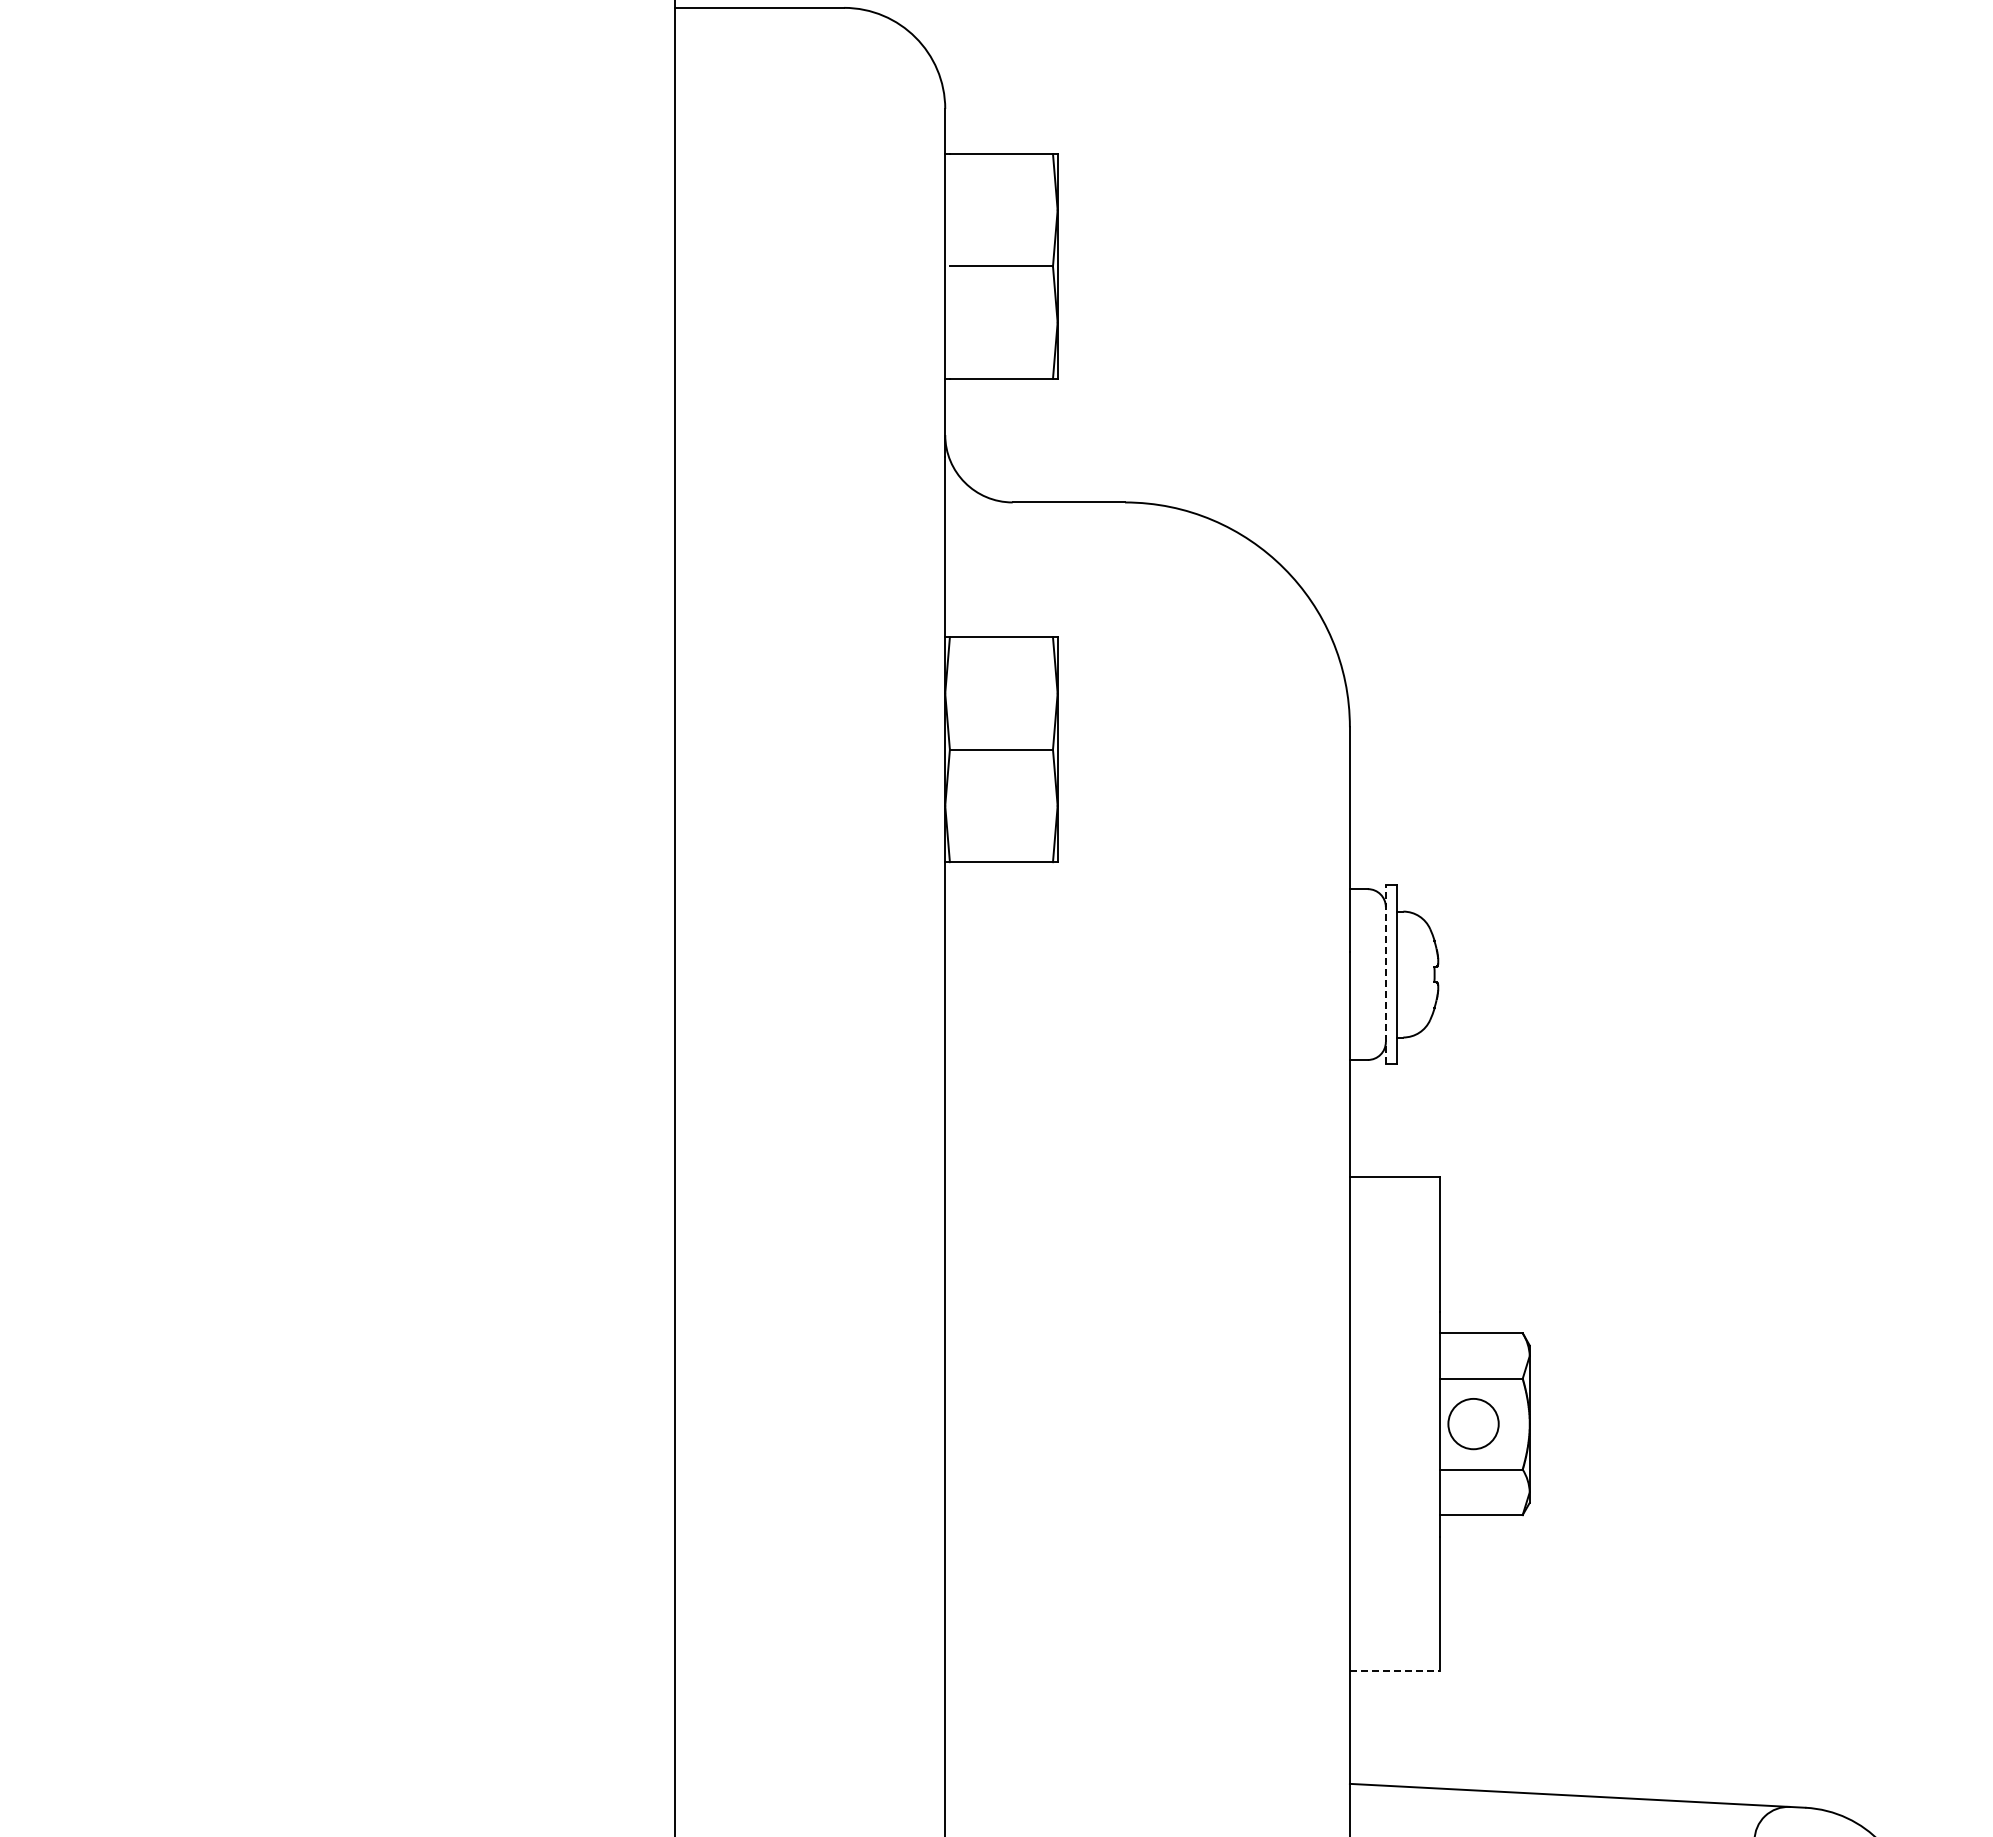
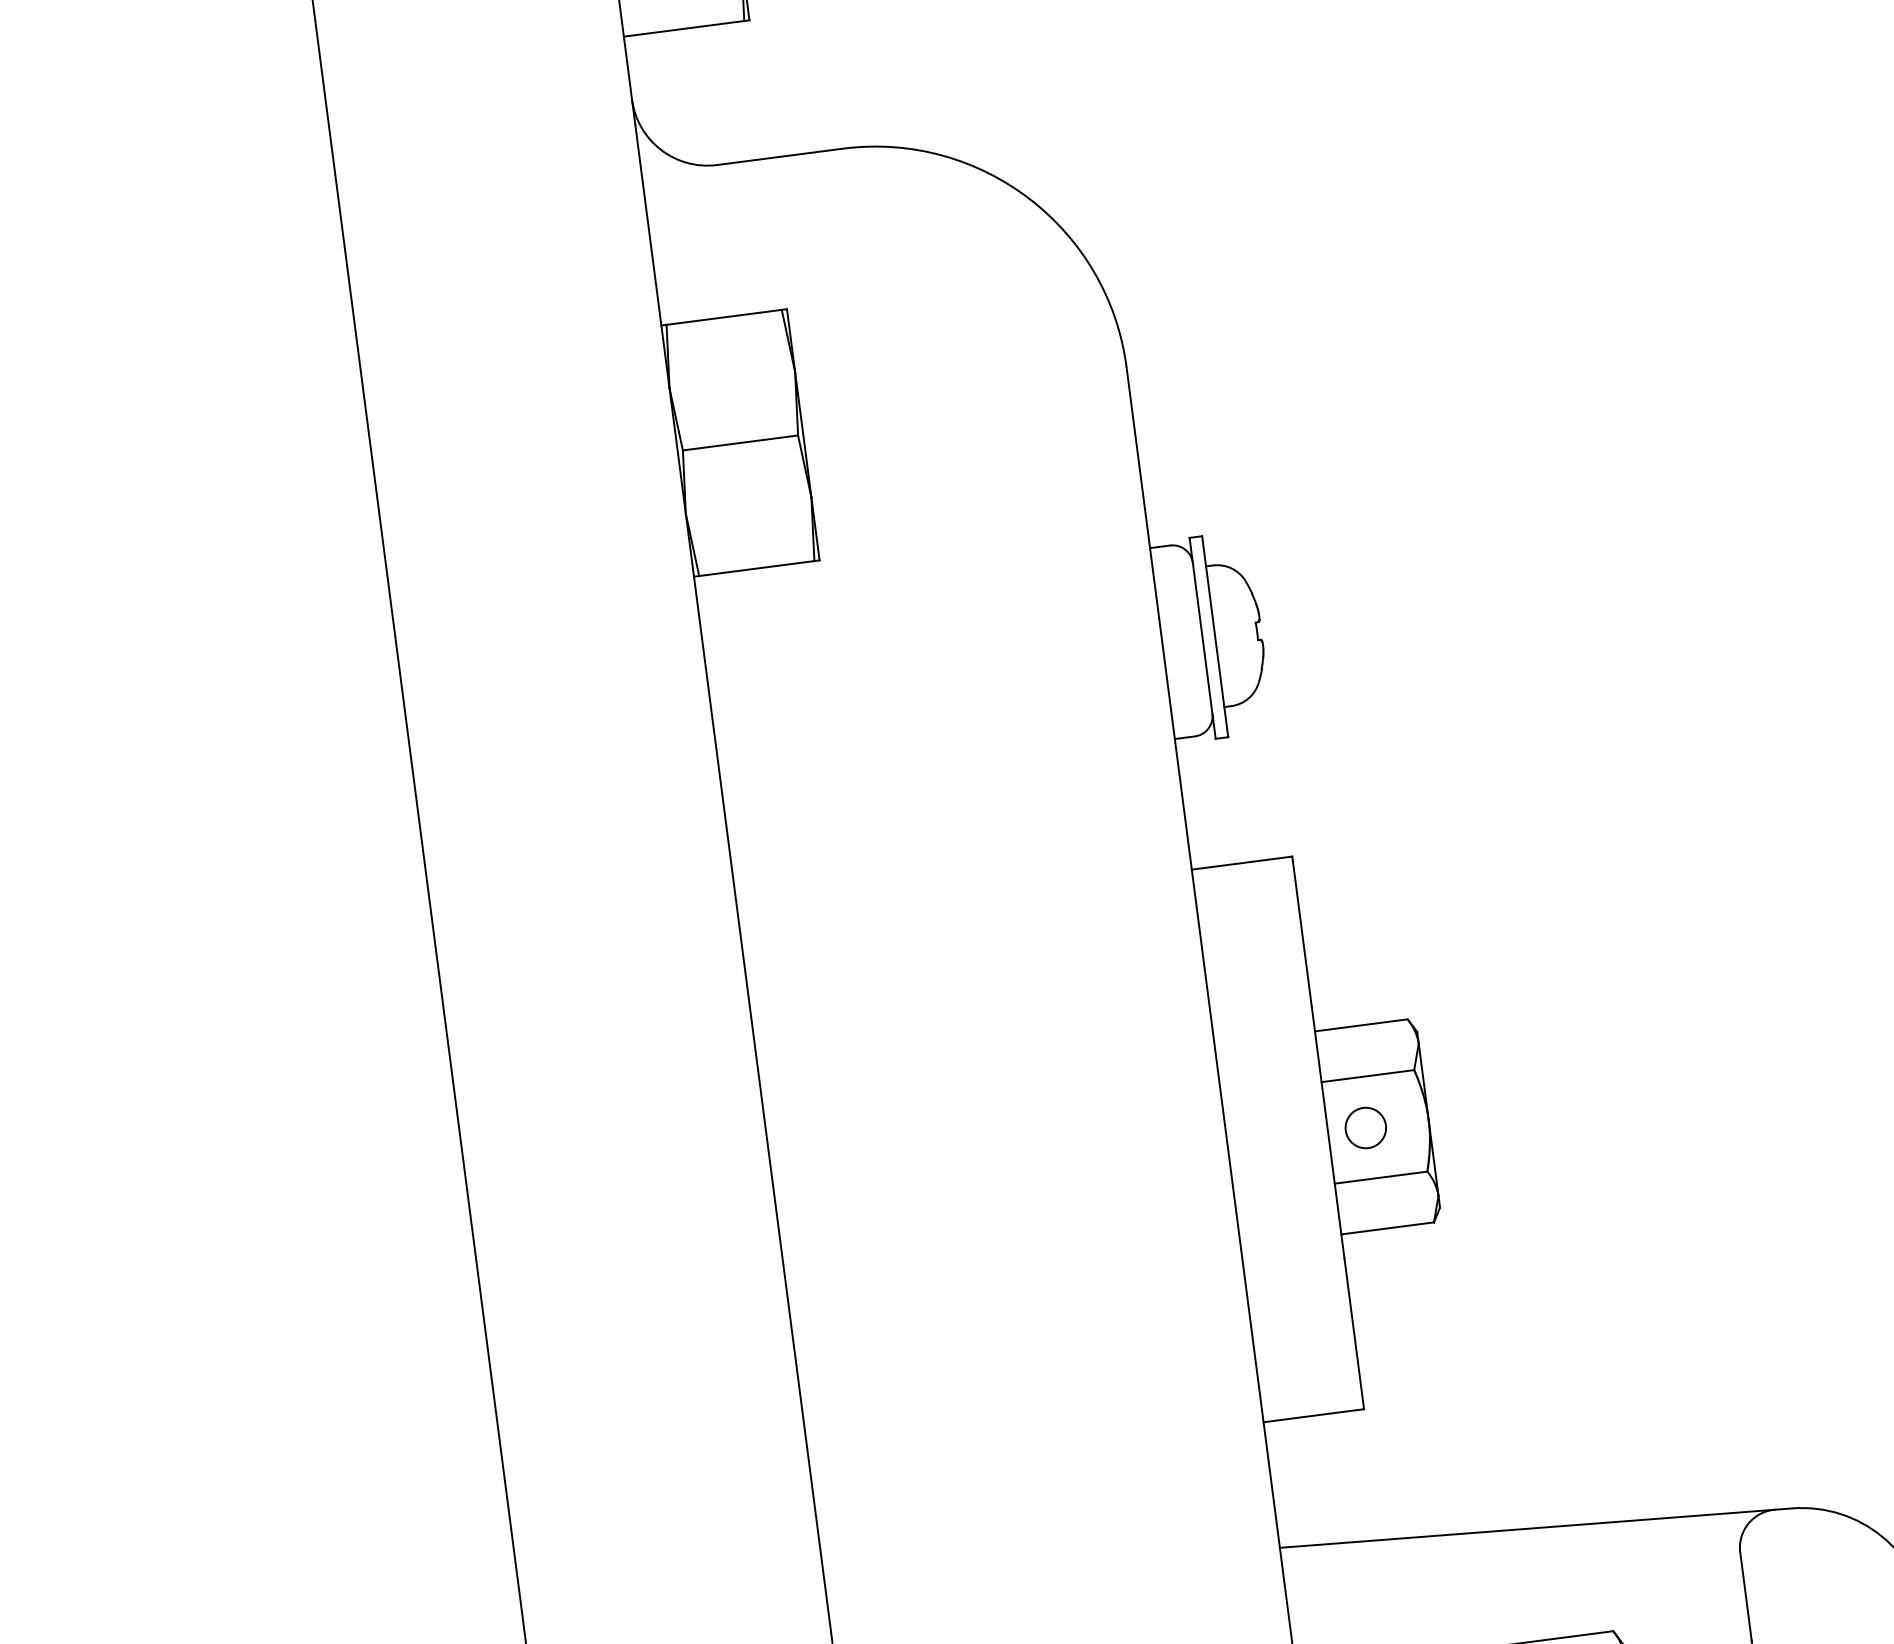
line: (1385, 974) -> (1202, 638), dashed -> solid
circle: (1473, 1424) -> (1365, 1128), size x0.71
line: (1394, 1671) -> (1313, 1415), dashed -> solid

